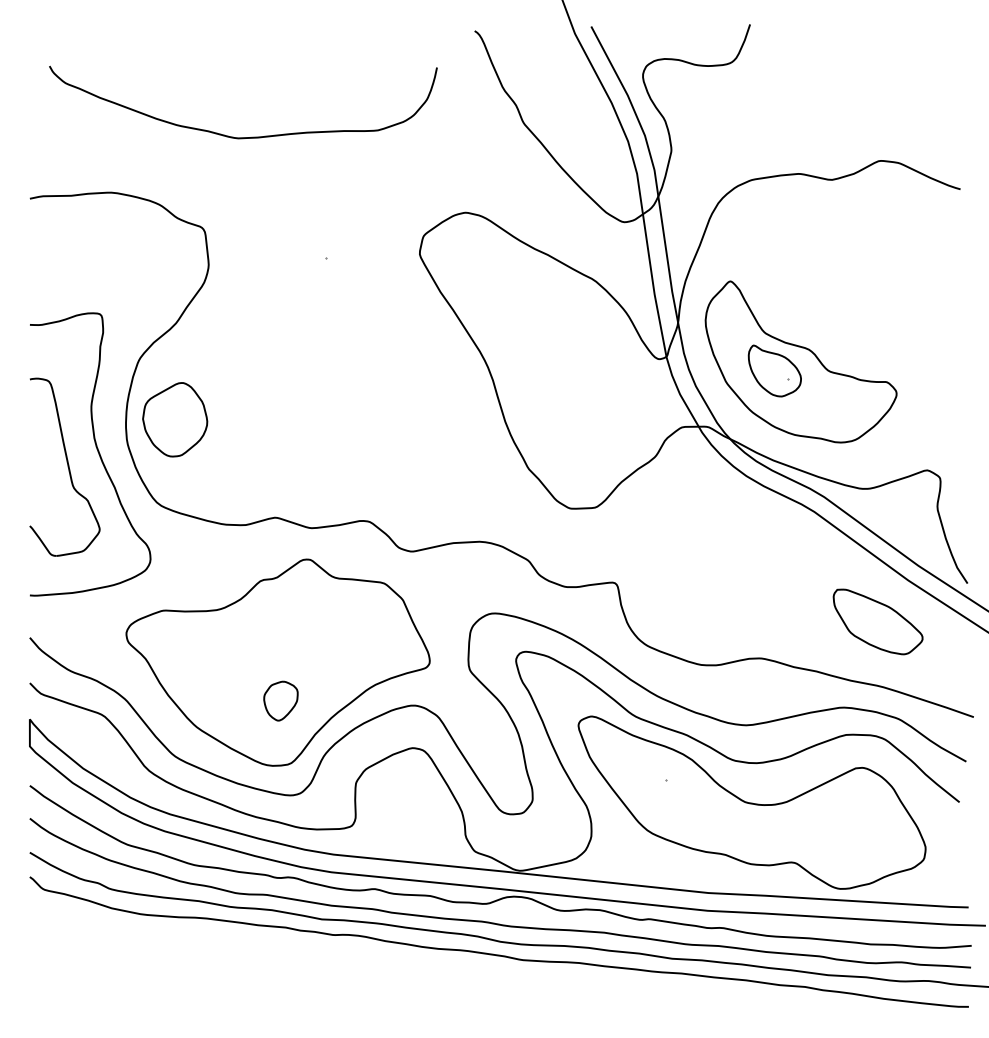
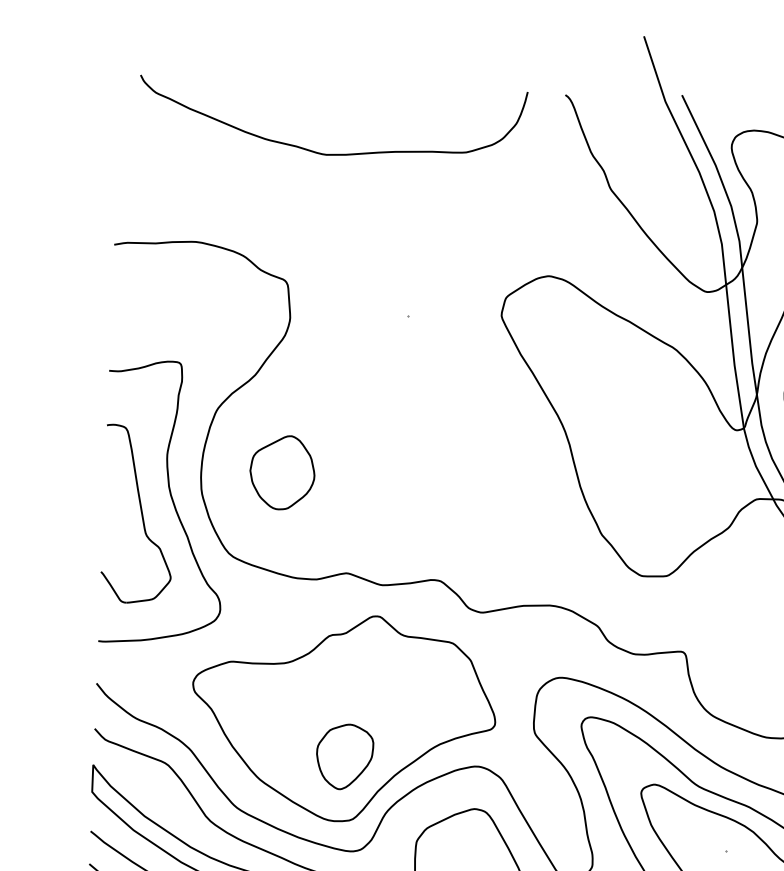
curve: (243, 137) -> (331, 154), moved
part: (175, 419) -> (282, 472), moved
part: (280, 700) -> (344, 756), size x1.67

